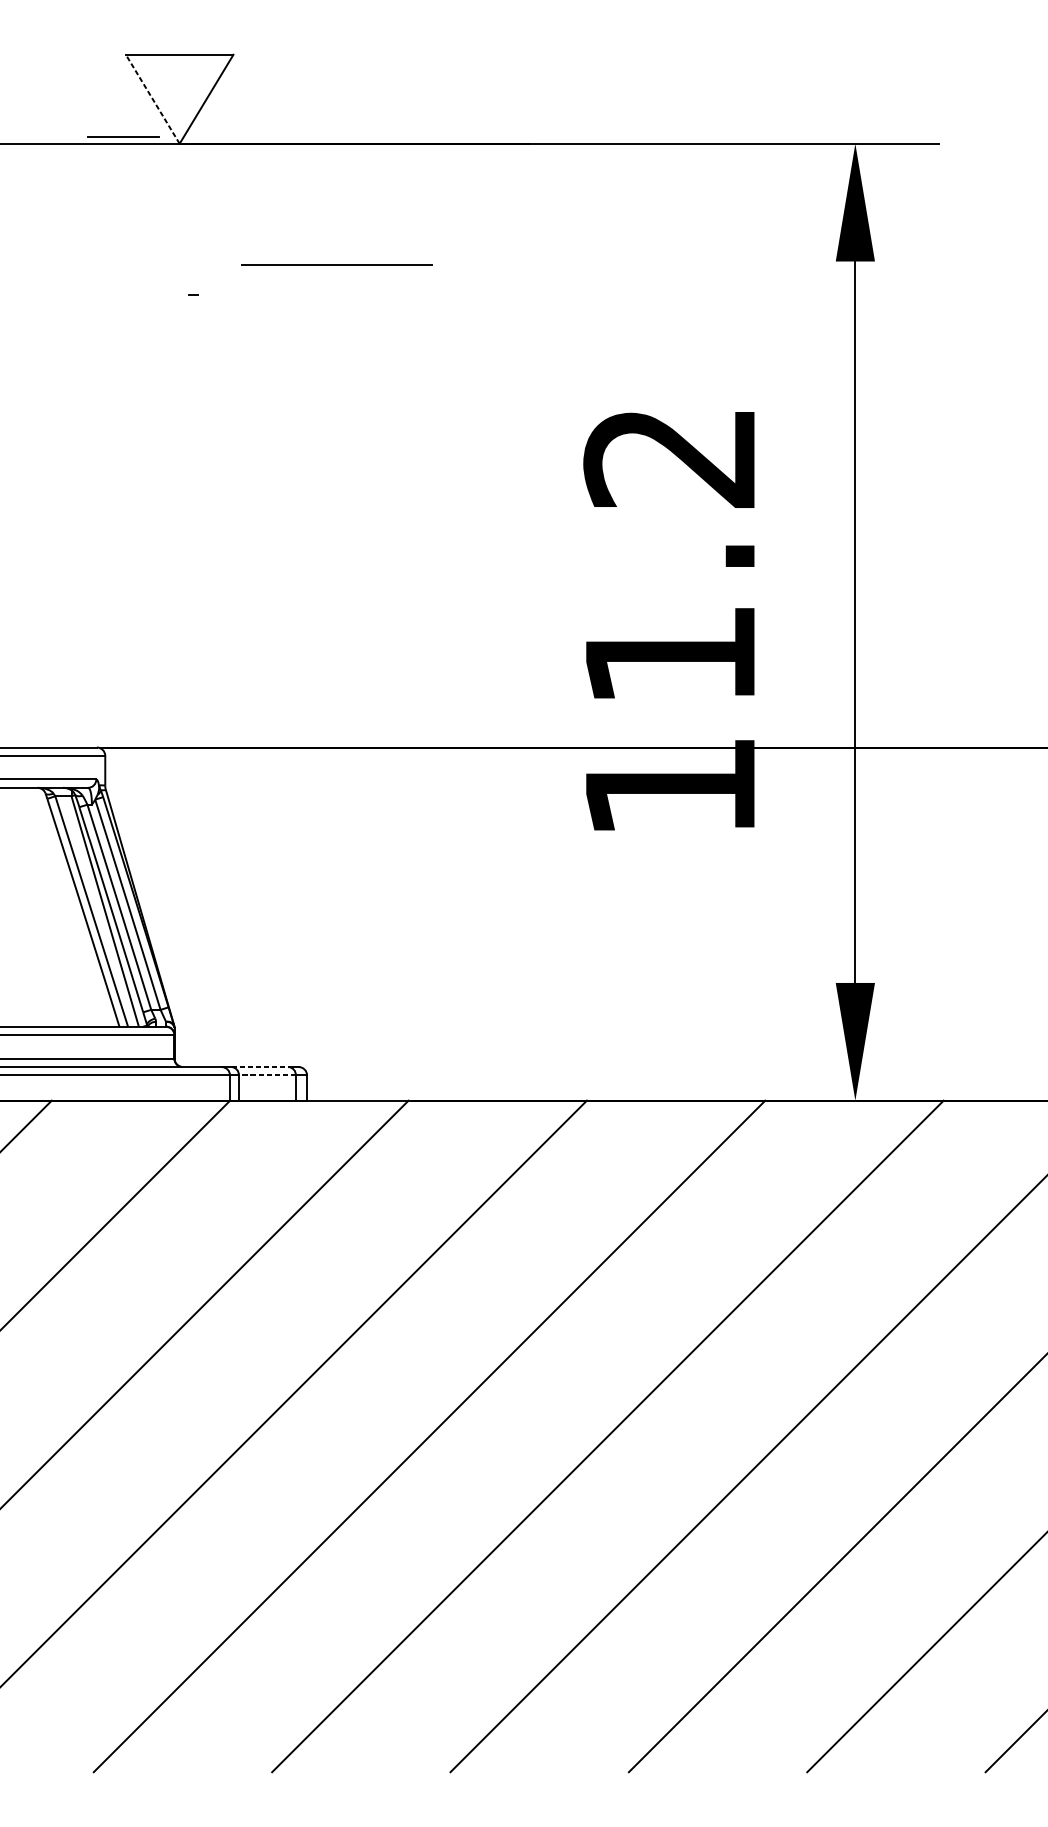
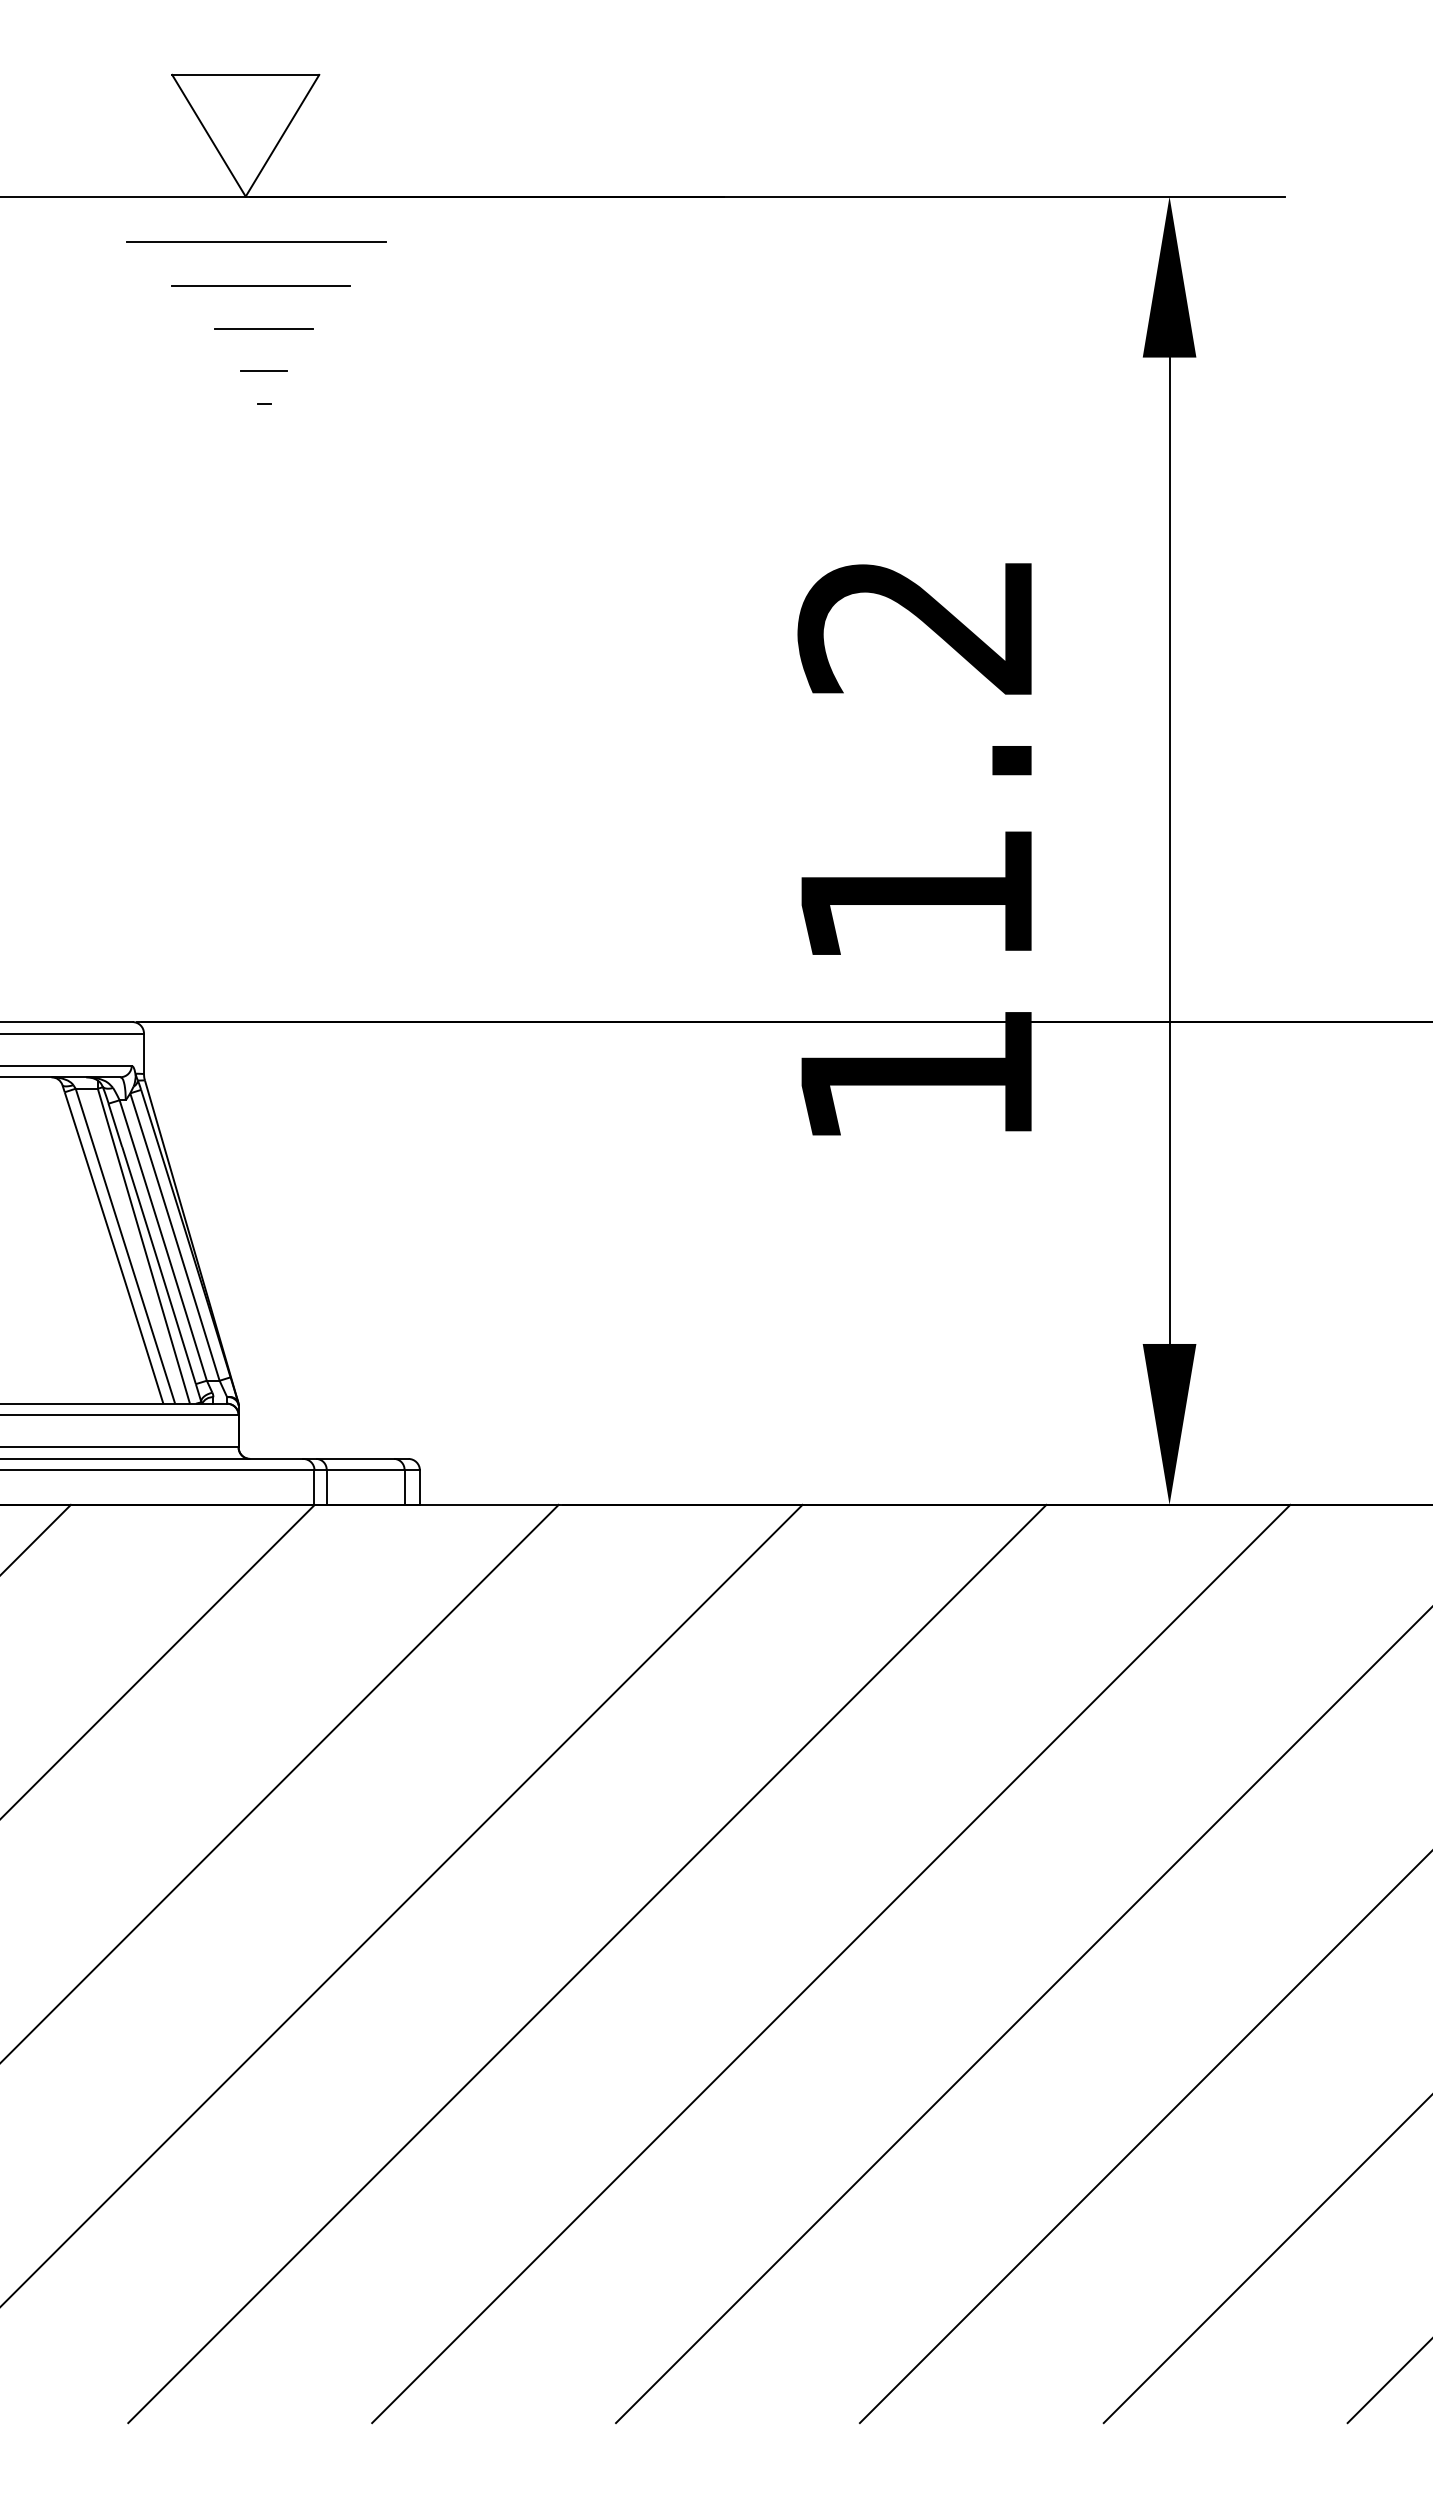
line: (152, 99) -> (208, 135), dashed -> solid
line: (123, 136) -> (263, 328), moved
line: (190, 208) -> (260, 285), added
line: (336, 265) -> (256, 241), moved
line: (192, 271) -> (263, 371), added
line: (259, 1066) -> (355, 1458), dashed -> solid
line: (267, 1075) -> (365, 1470), dashed -> solid

